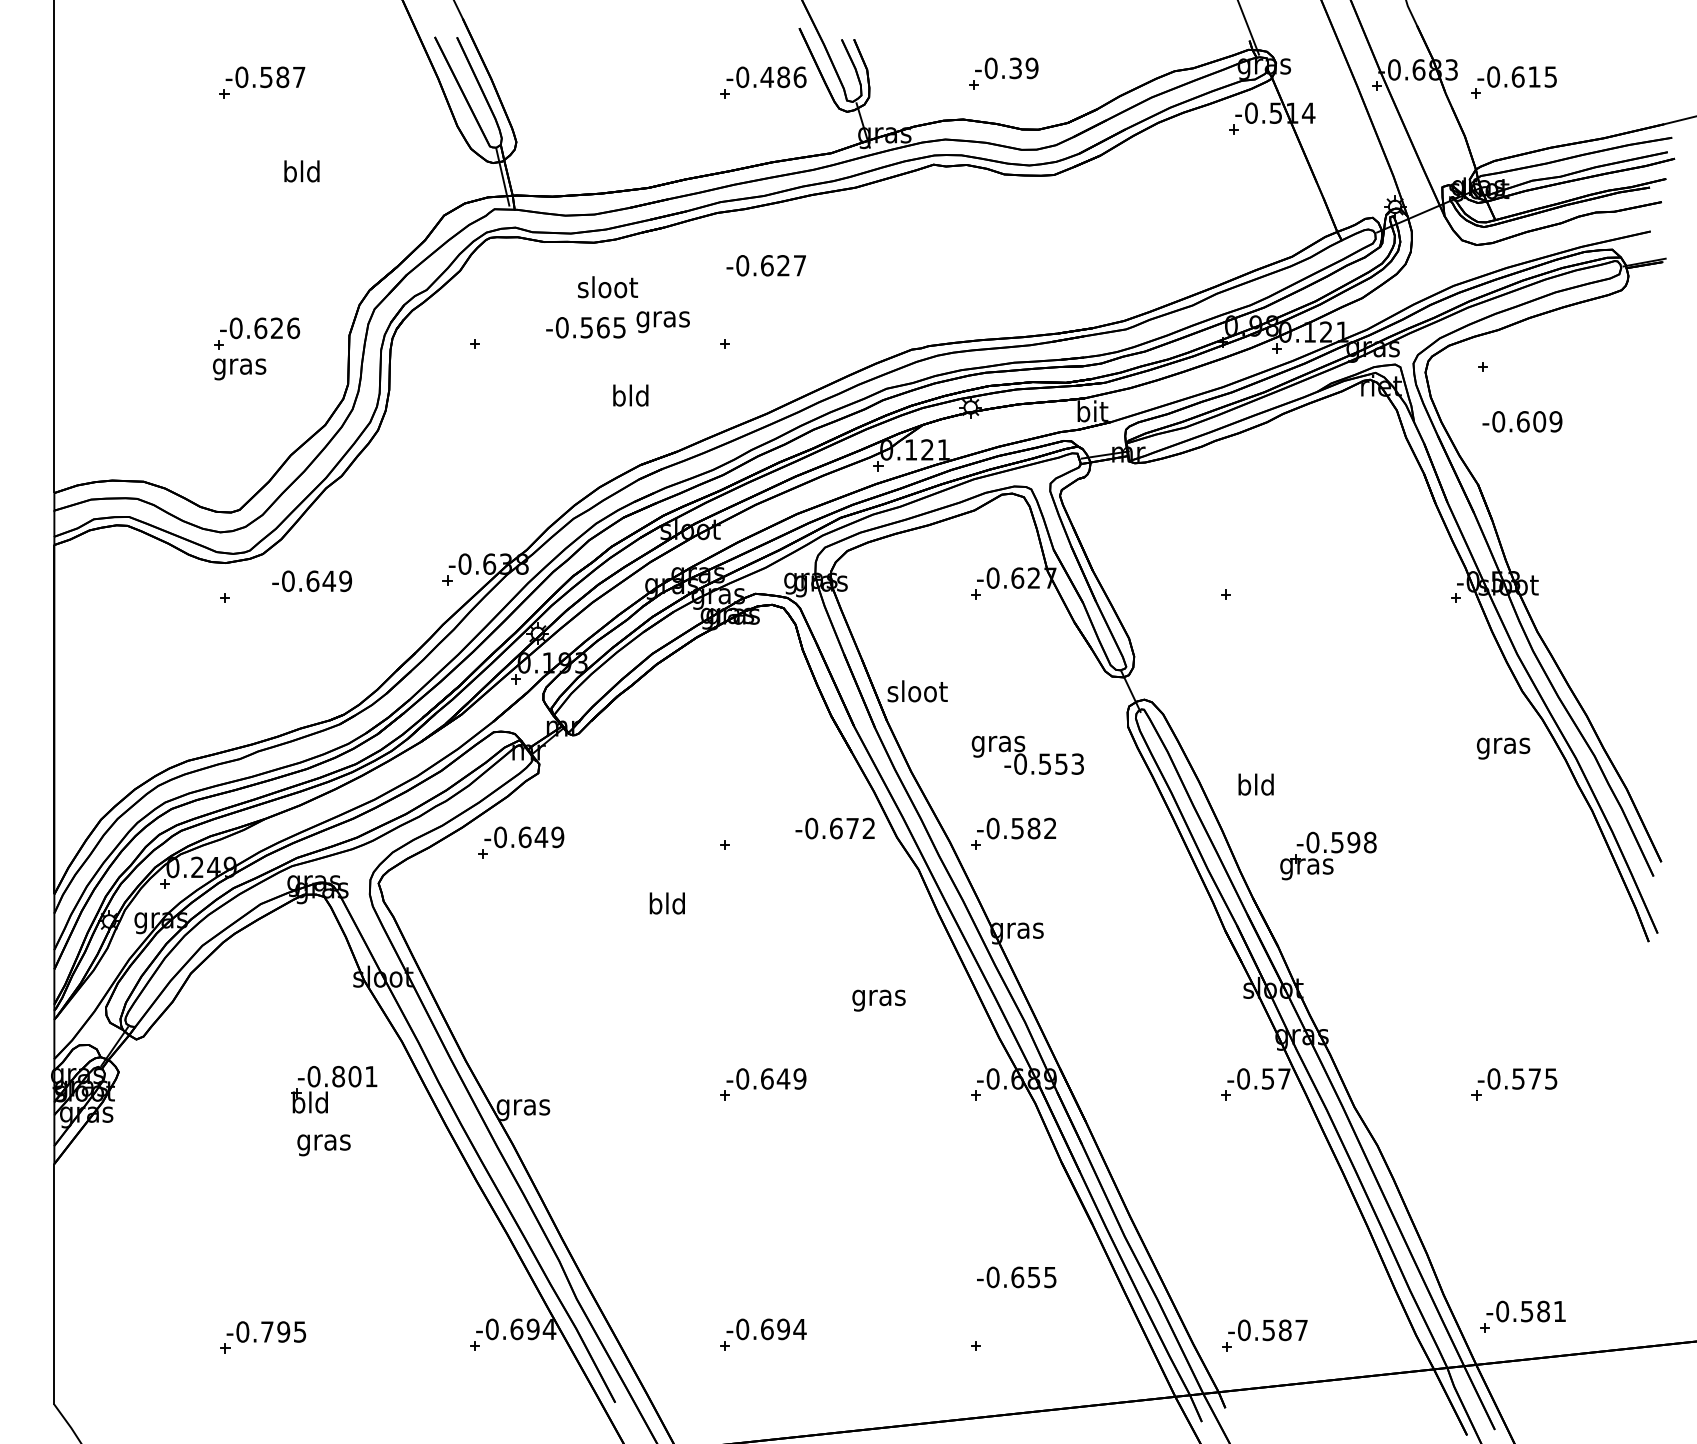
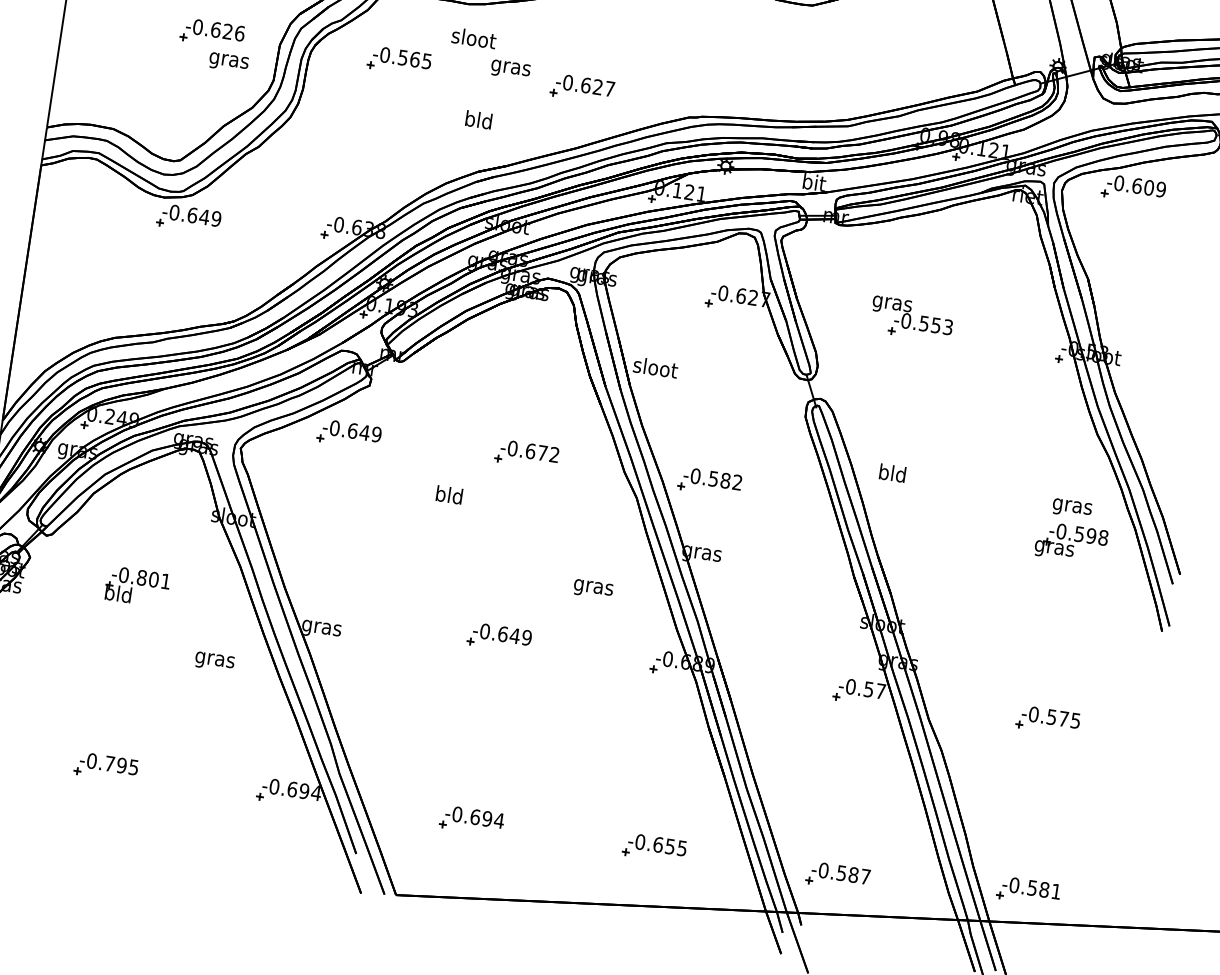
text: (765, 265) -> (584, 85), moved
text: (585, 327) -> (402, 57), moved
text: (239, 369) -> (228, 62), moved
text: (1522, 421) -> (1136, 185), moved
text: (311, 581) -> (191, 215), moved
text: (1503, 748) -> (1072, 508), moved
text: (1027, 754) -> (912, 314), moved
text: (834, 828) -> (529, 451), moved
part: (1328, 855) -> (1071, 542), moved
part: (334, 1089) -> (137, 586), moved
text: (323, 1145) -> (214, 661), moved
text: (1016, 1277) -> (657, 844), moved

